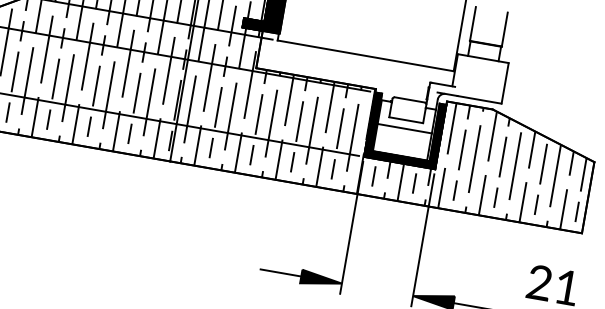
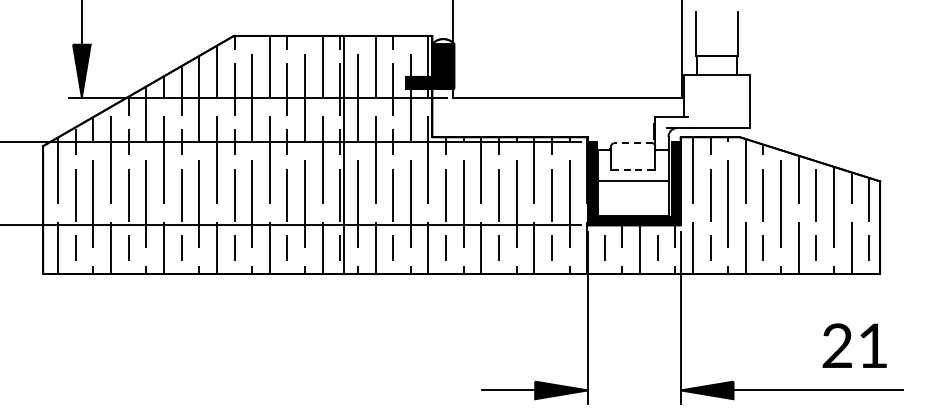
line: (409, 99) -> (632, 143), solid -> dashed
line: (406, 119) -> (633, 169), solid -> dashed

